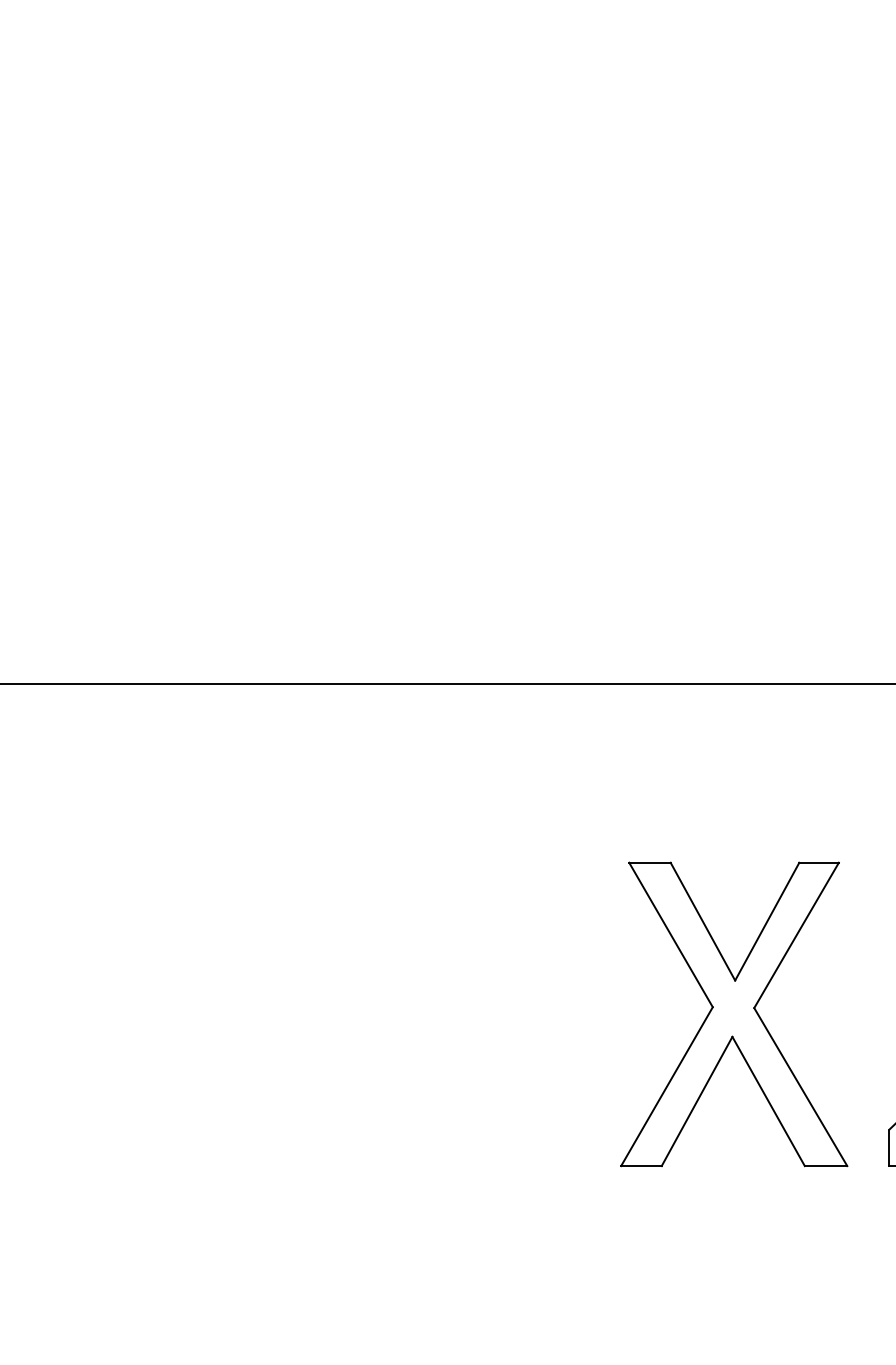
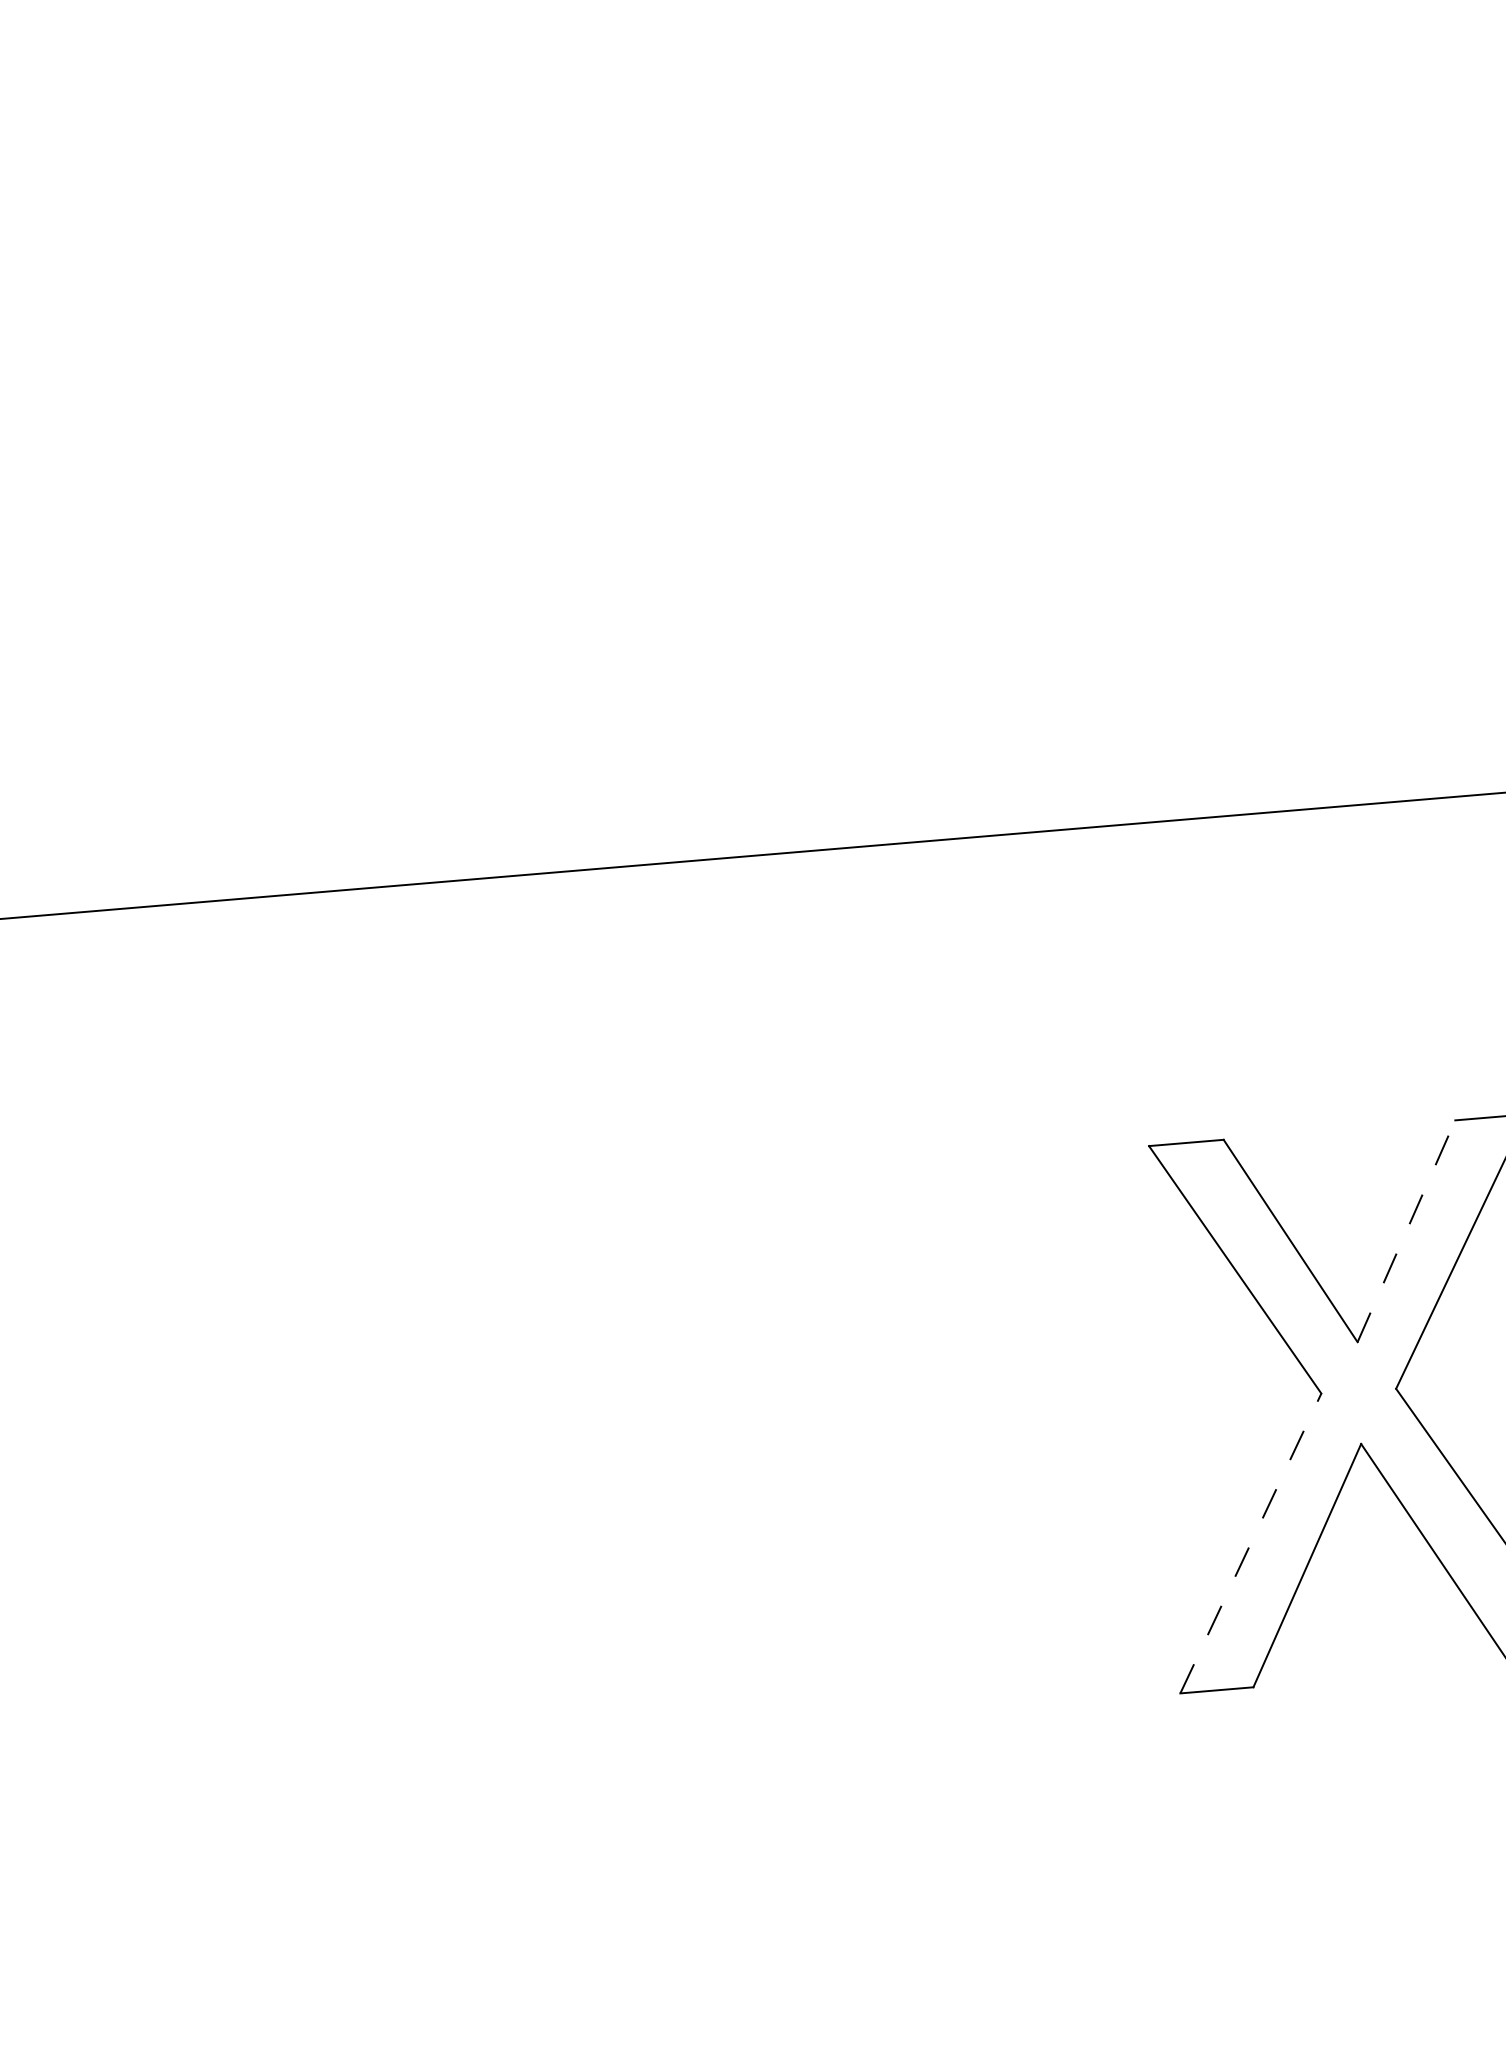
line: (767, 921) -> (1406, 1230), solid -> dashed
line: (666, 1086) -> (1249, 1543), solid -> dashed

